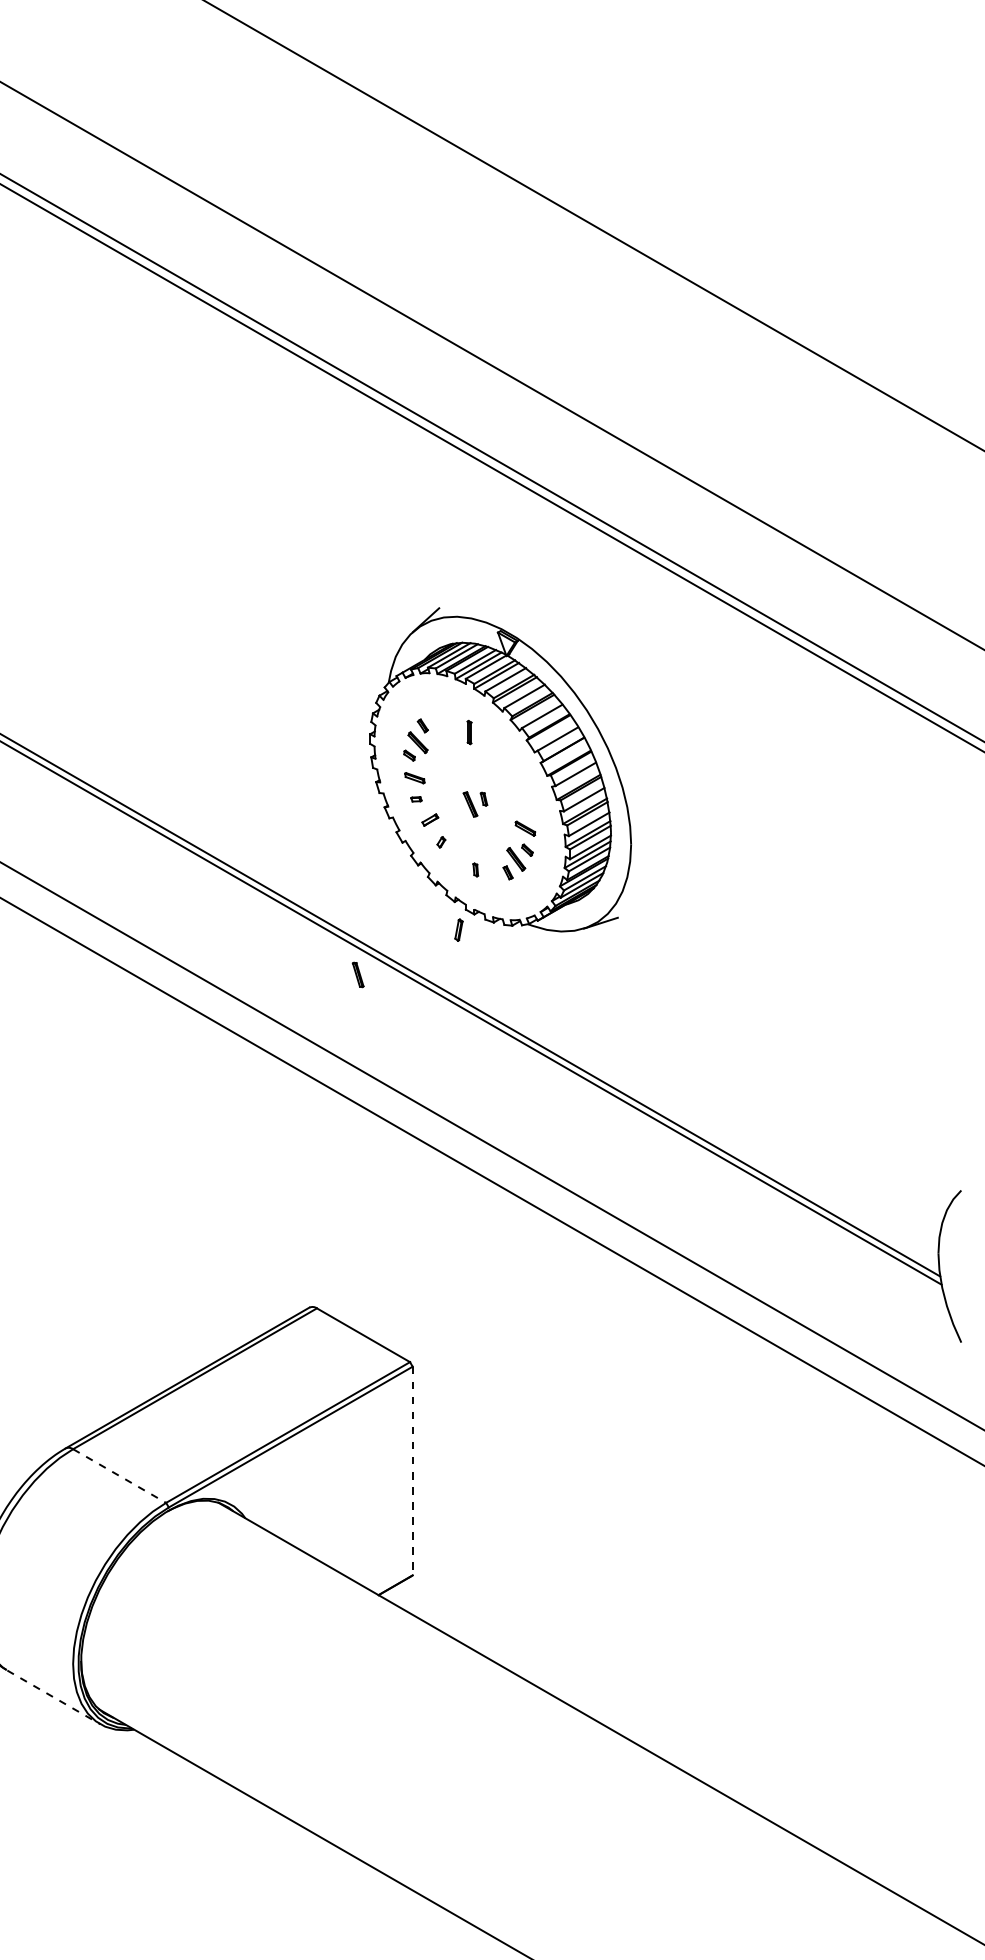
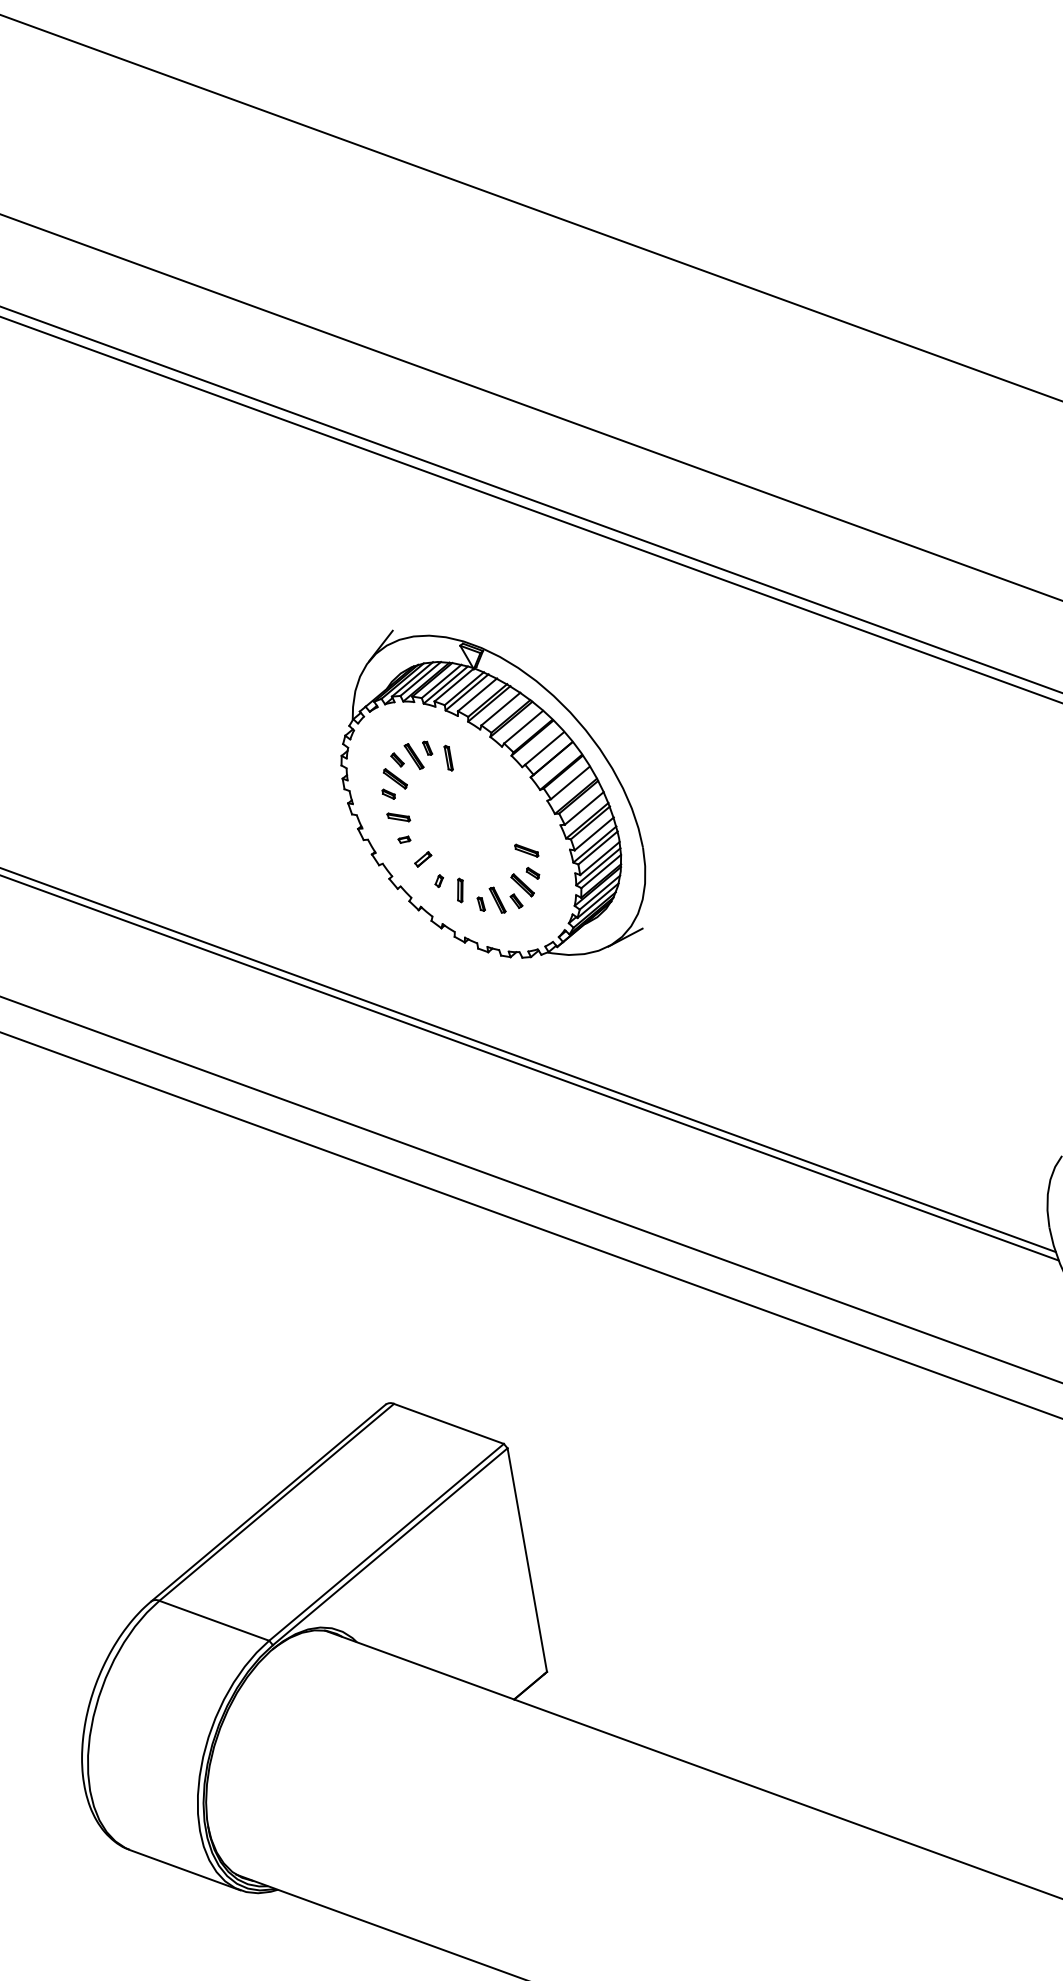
part: (475, 804) -> (419, 755), moved
part: (458, 929) -> (459, 889), moved
part: (357, 974) -> (496, 899), moved
line: (412, 1471) -> (527, 1560), dashed -> solid
line: (119, 1476) -> (214, 1621), dashed -> solid
line: (53, 1697) -> (185, 1870), dashed -> solid

